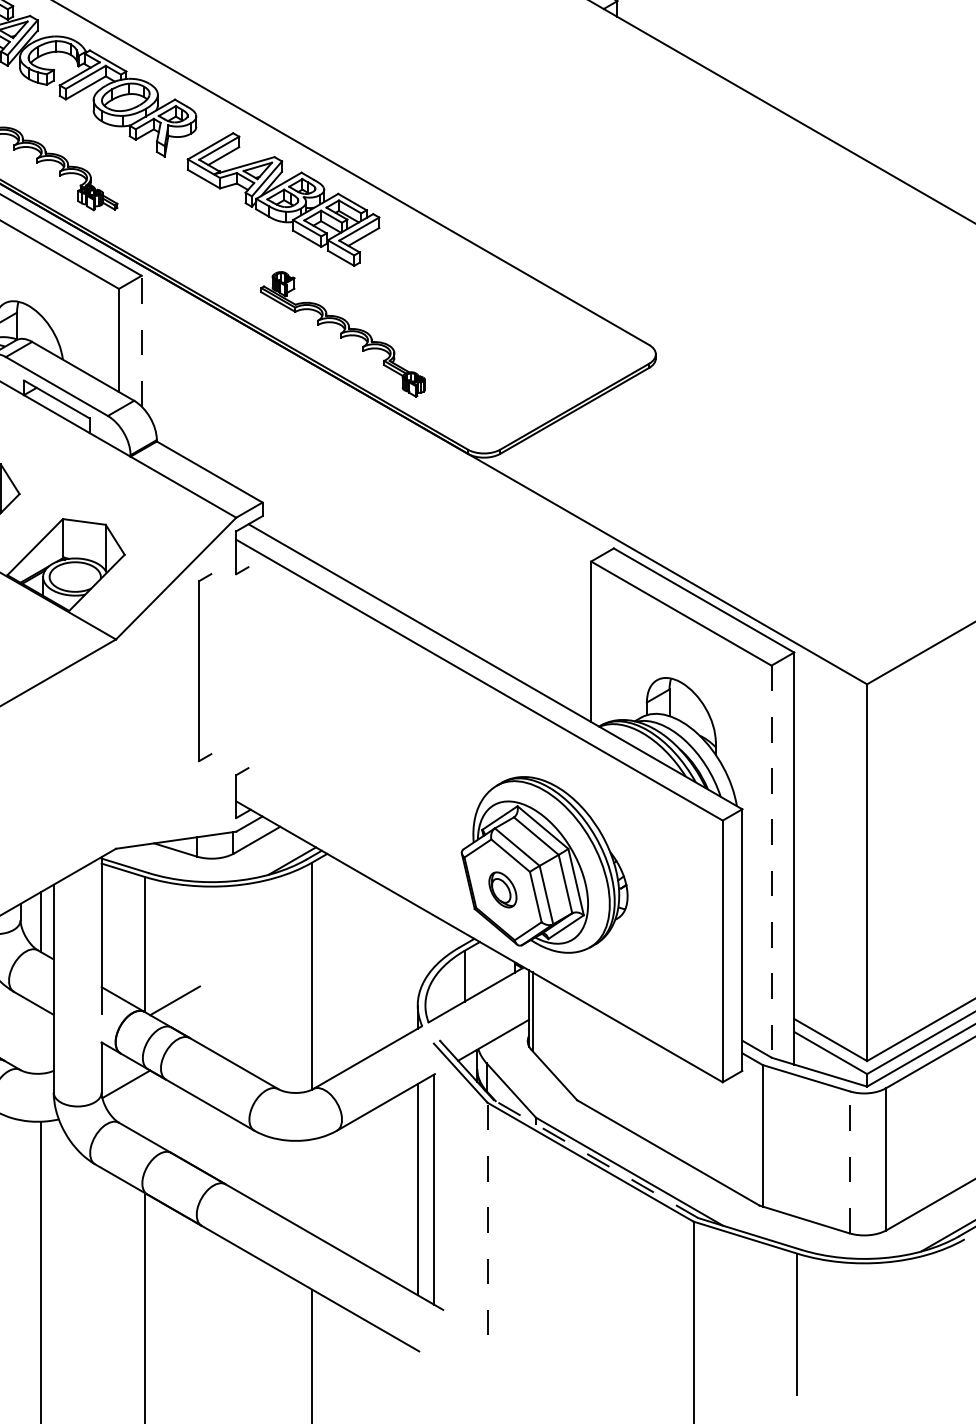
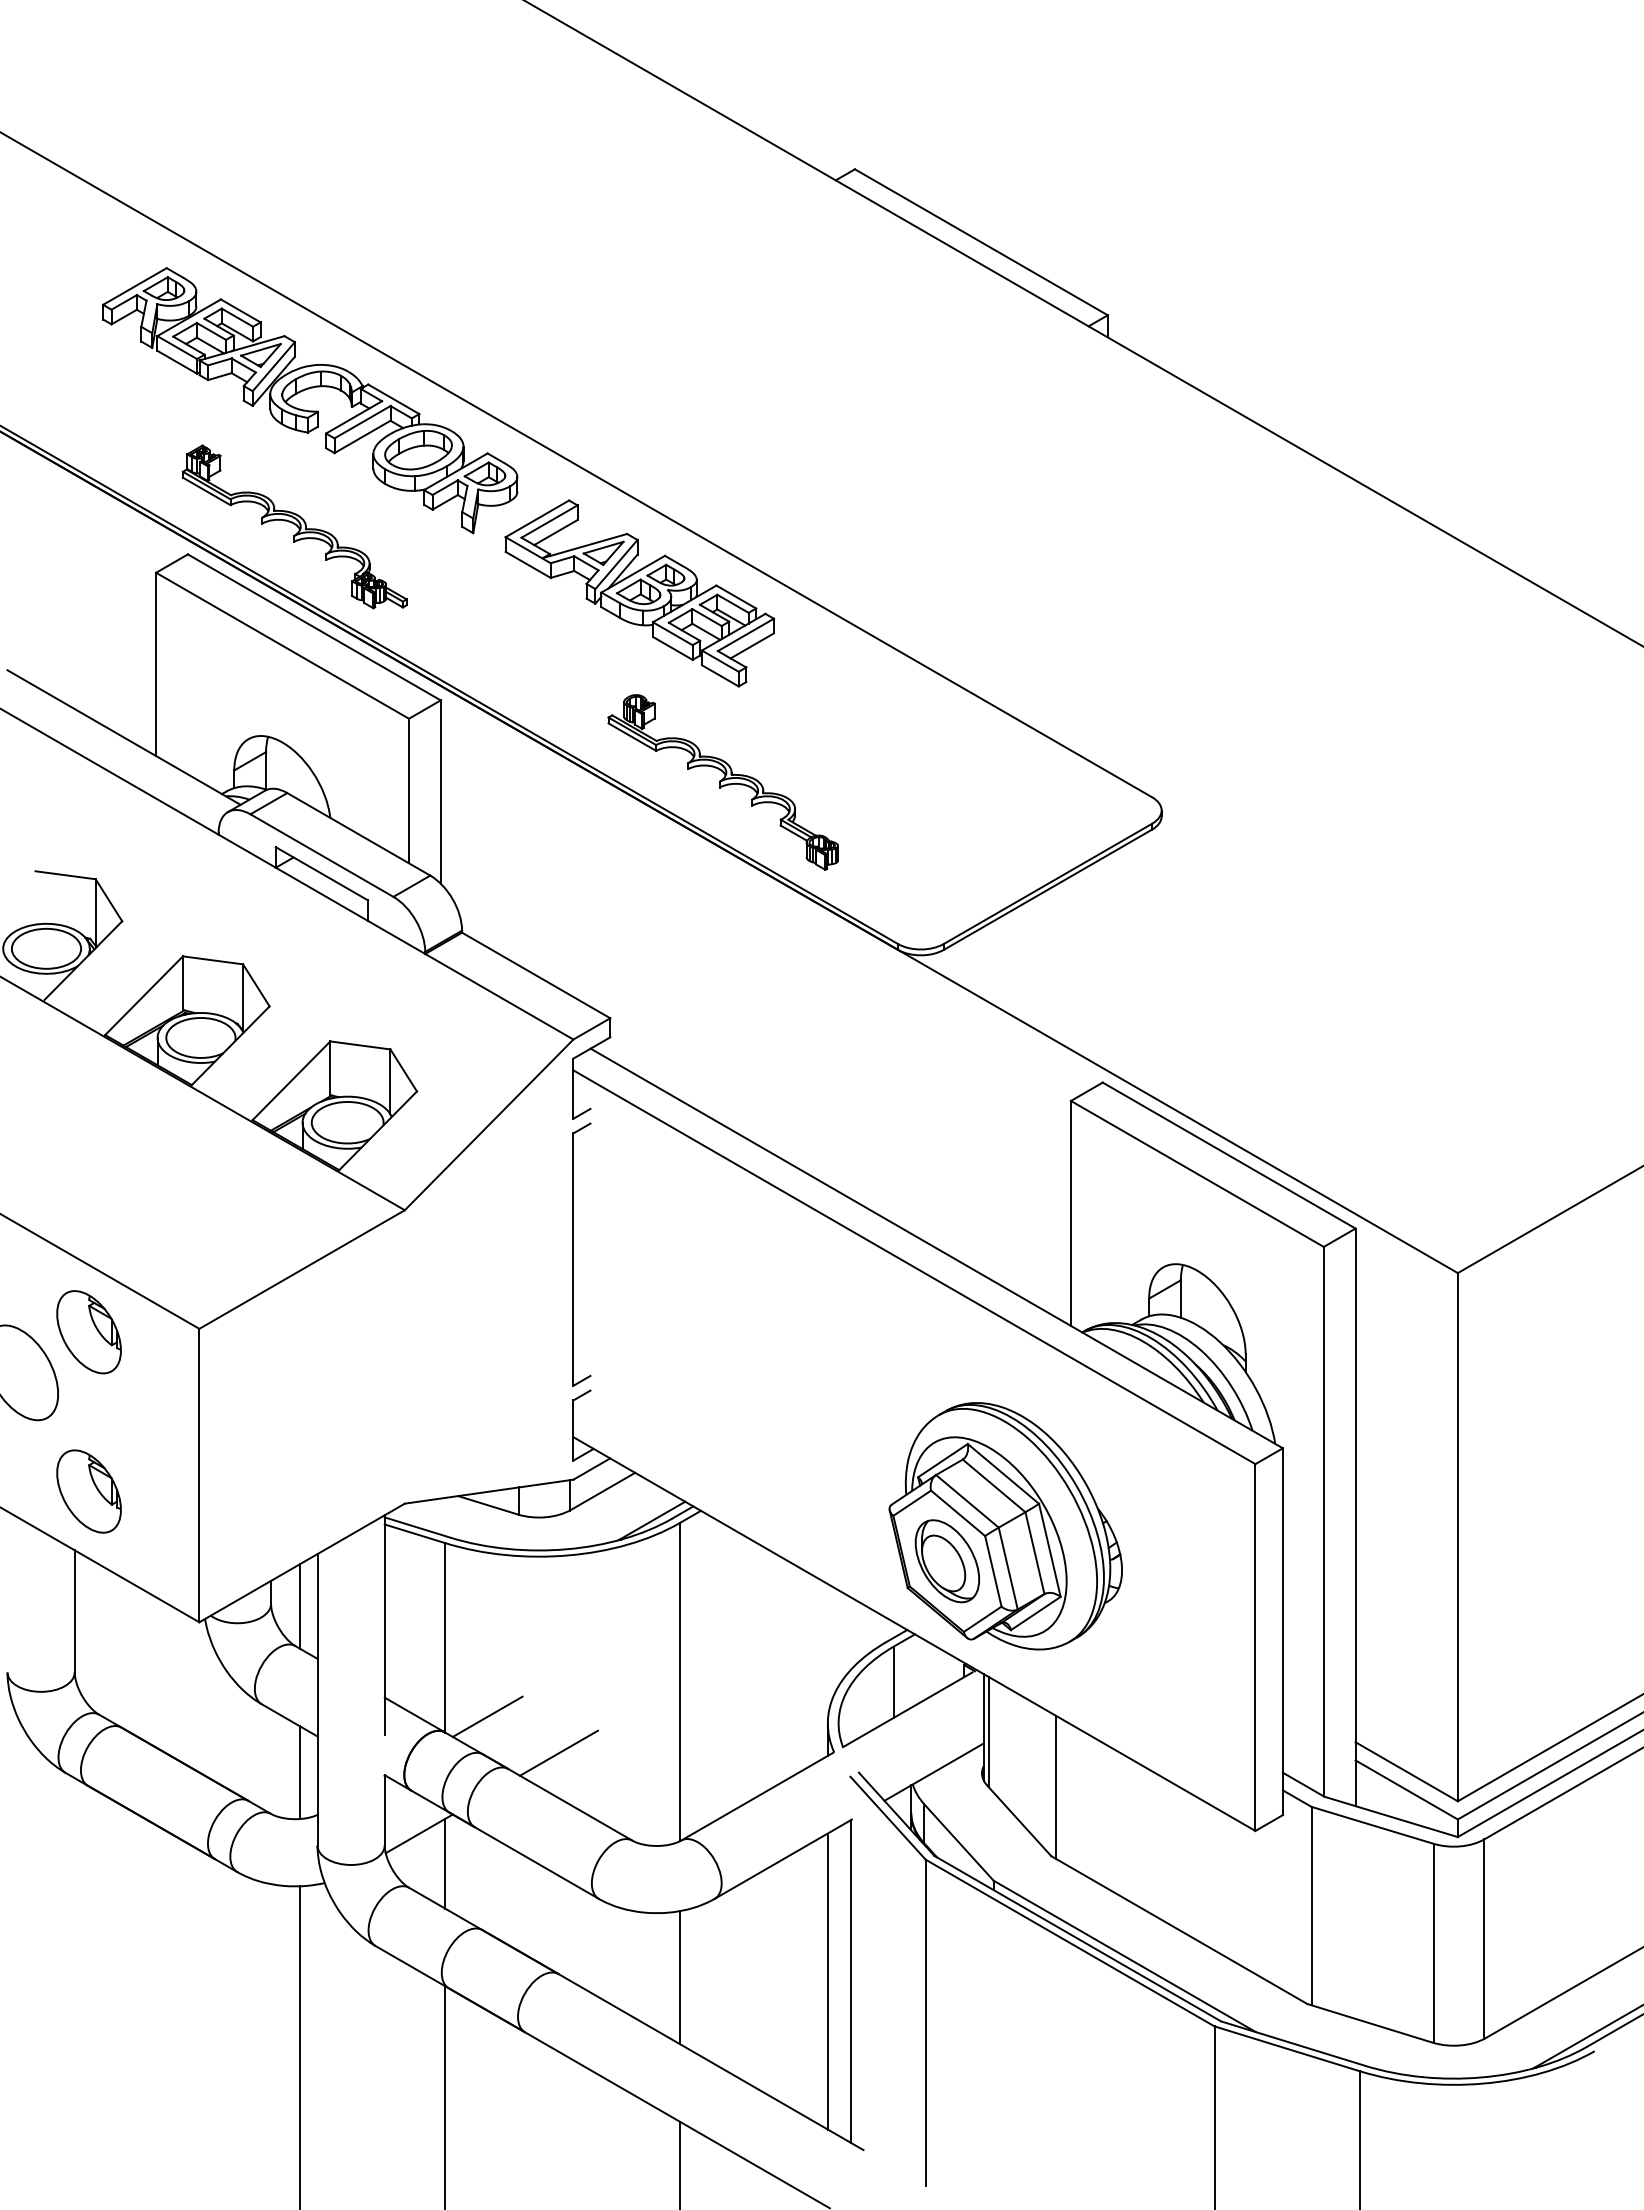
line: (141, 341) -> (440, 792), dashed -> solid
part: (199, 667) -> (573, 1254), moved
line: (771, 861) -> (1323, 1521), dashed -> solid
part: (502, 890) -> (946, 1561), size x1.67
line: (225, 1026) -> (558, 1752), added
line: (40, 1040) -> (299, 1772), added
line: (580, 1050) -> (1055, 1786), added
line: (145, 1105) -> (445, 1863), added
line: (595, 1158) -> (1077, 1938), dashed -> solid
line: (849, 1162) -> (1433, 1943), dashed -> solid
line: (311, 1186) -> (679, 1977), added
line: (487, 1218) -> (925, 2022), dashed -> solid

